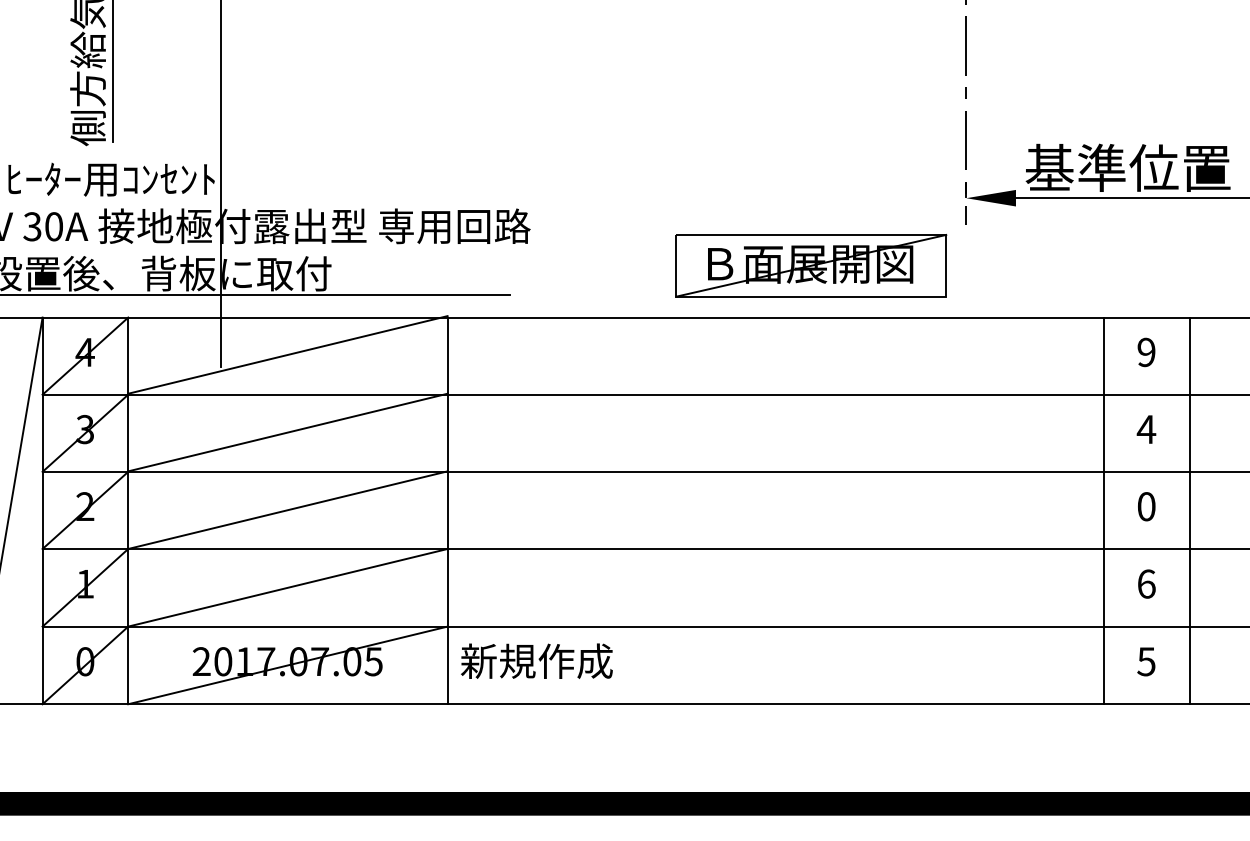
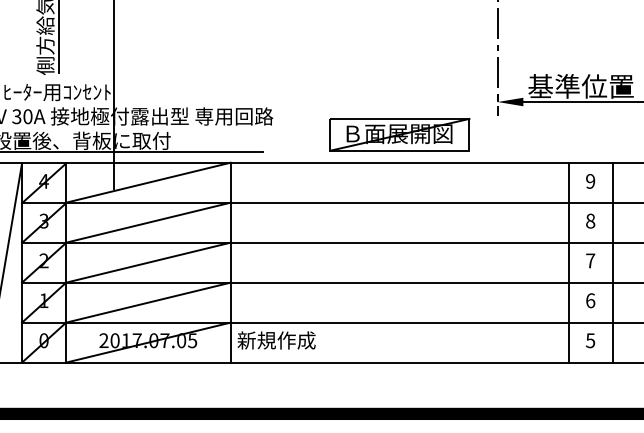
part: (810, 265) -> (399, 134), moved
text: (1146, 428) -> (590, 220), 4 -> 8
text: (1146, 505) -> (590, 260), 0 -> 7

